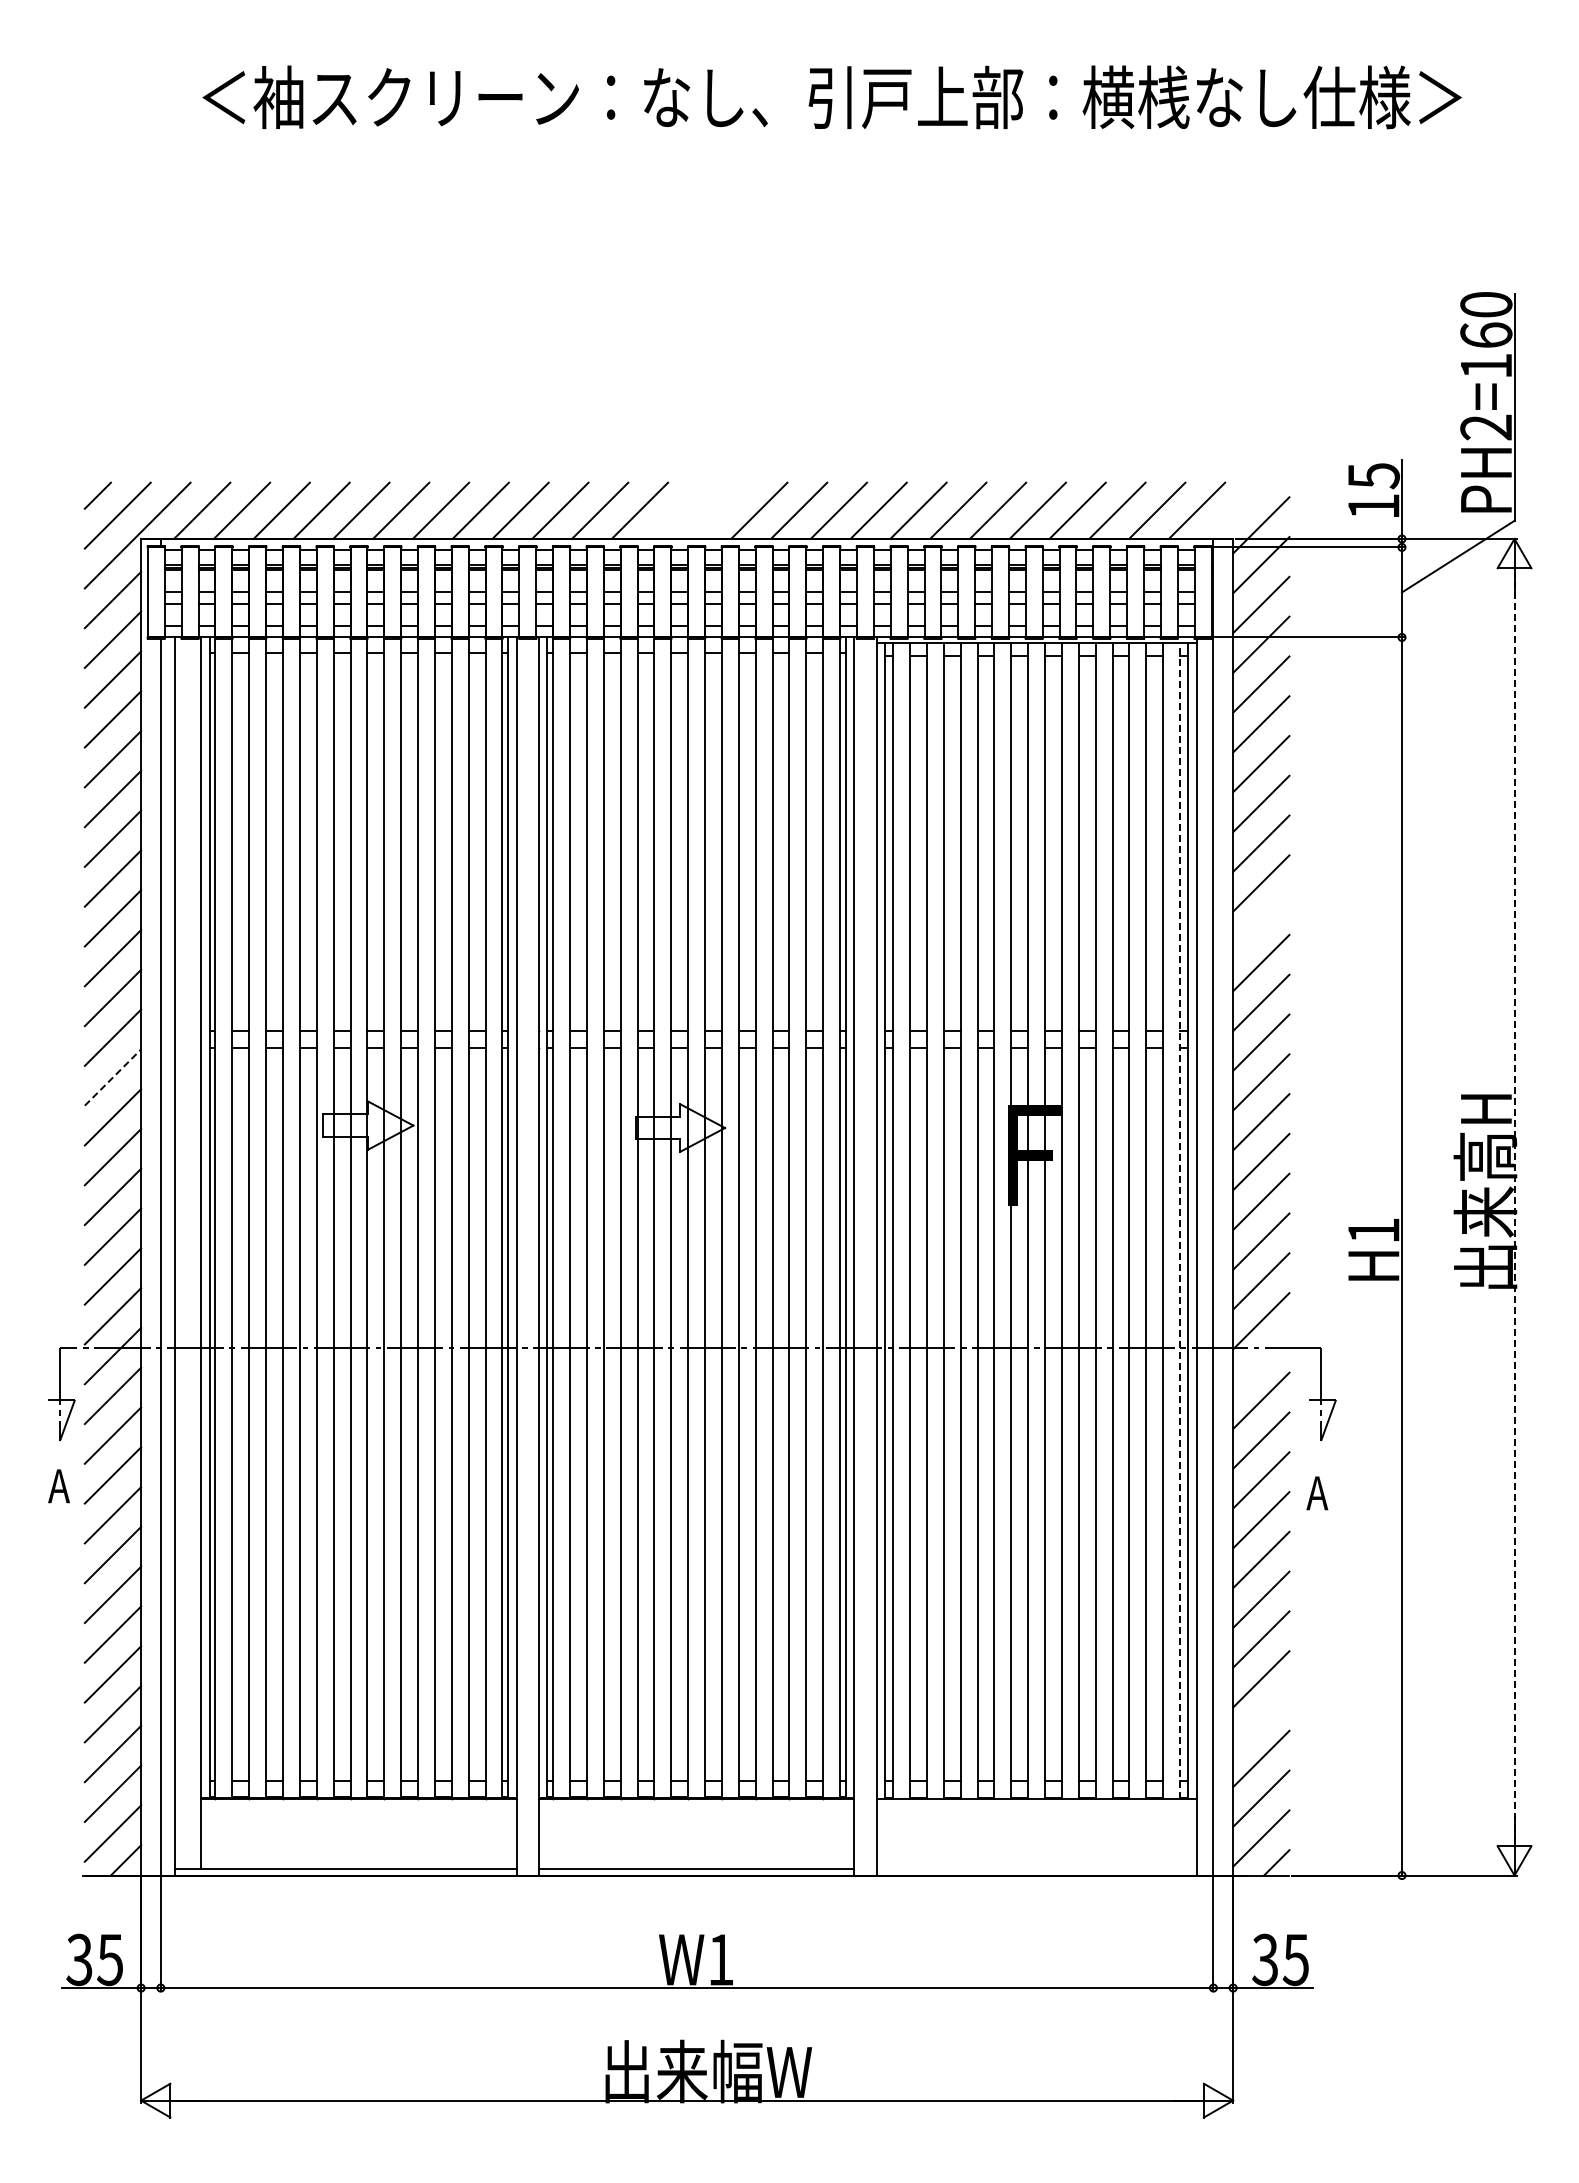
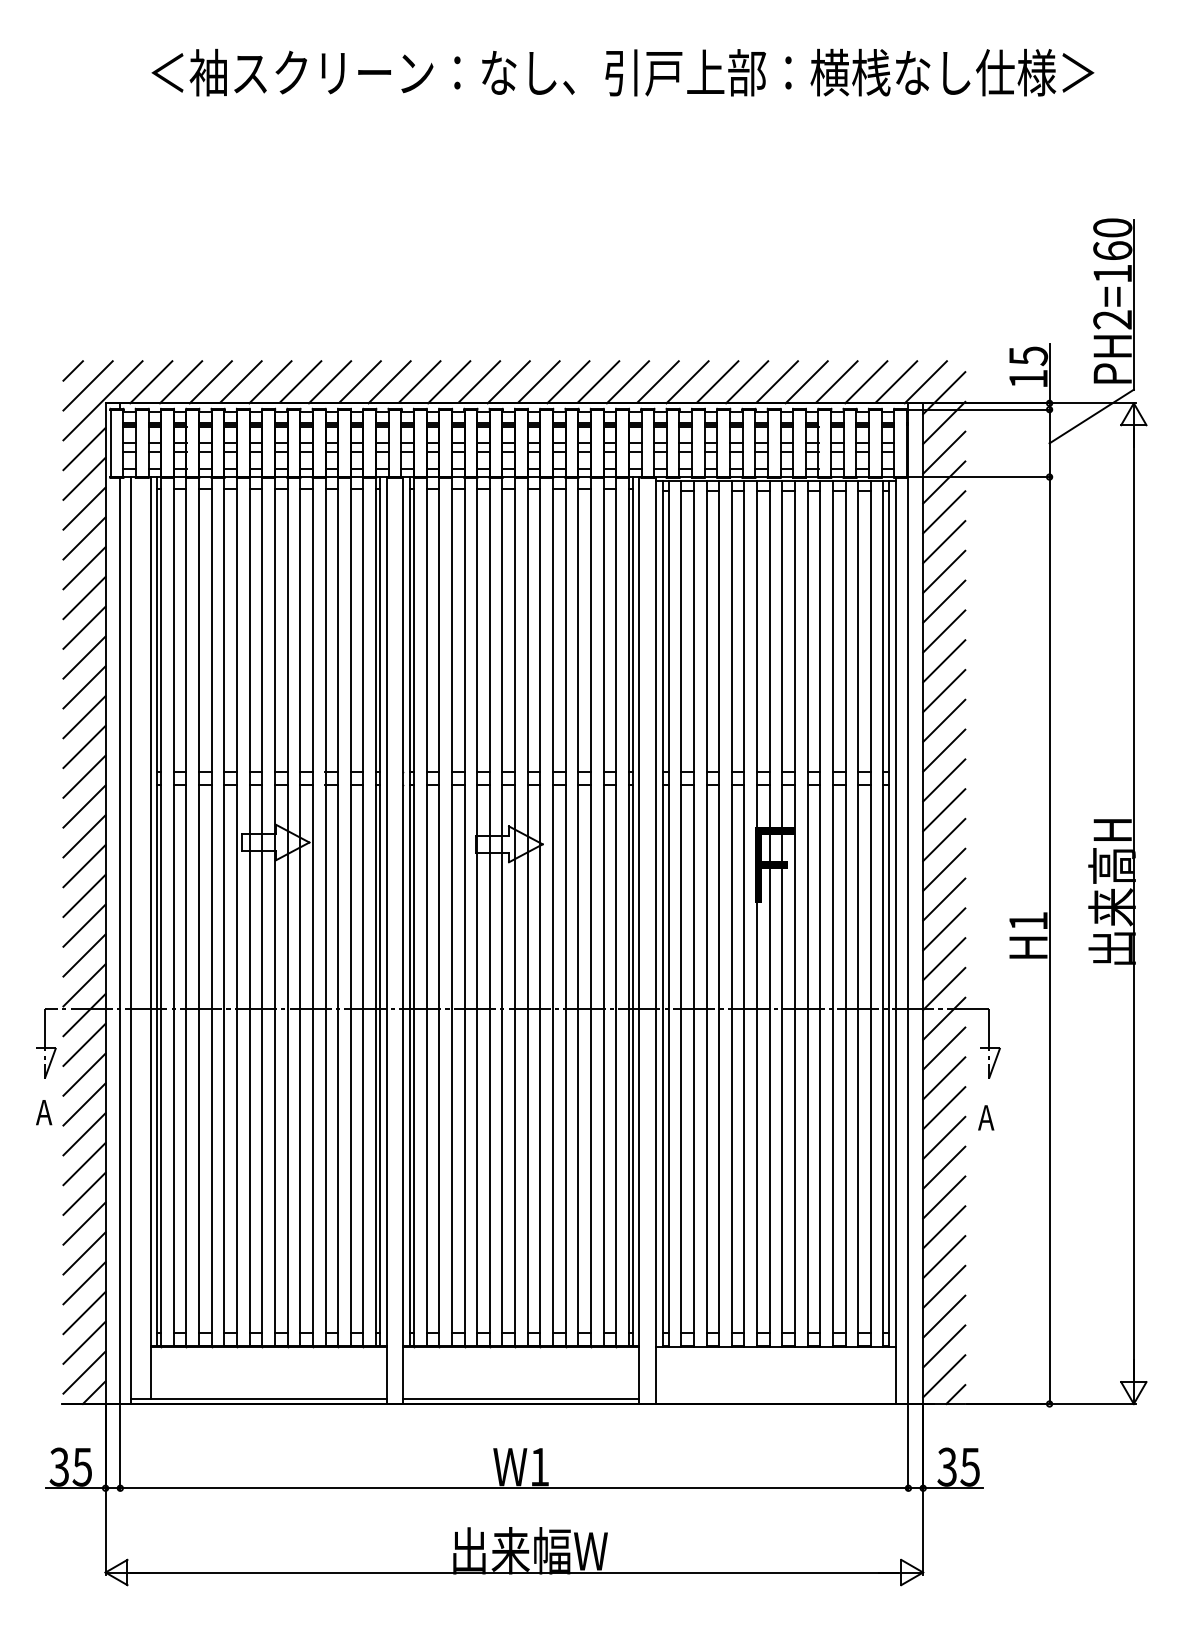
line: (719, 509) -> (538, 381), added
line: (679, 510) -> (508, 382), added
line: (1236, 510) -> (925, 382), added
line: (1261, 923) -> (944, 691), added
line: (113, 1077) -> (84, 806), dashed -> solid
line: (1514, 1207) -> (1133, 903), dashed -> solid
line: (1180, 1221) -> (883, 914), dashed -> solid
line: (1261, 1360) -> (944, 1018), added
line: (1261, 1719) -> (944, 1287), added

